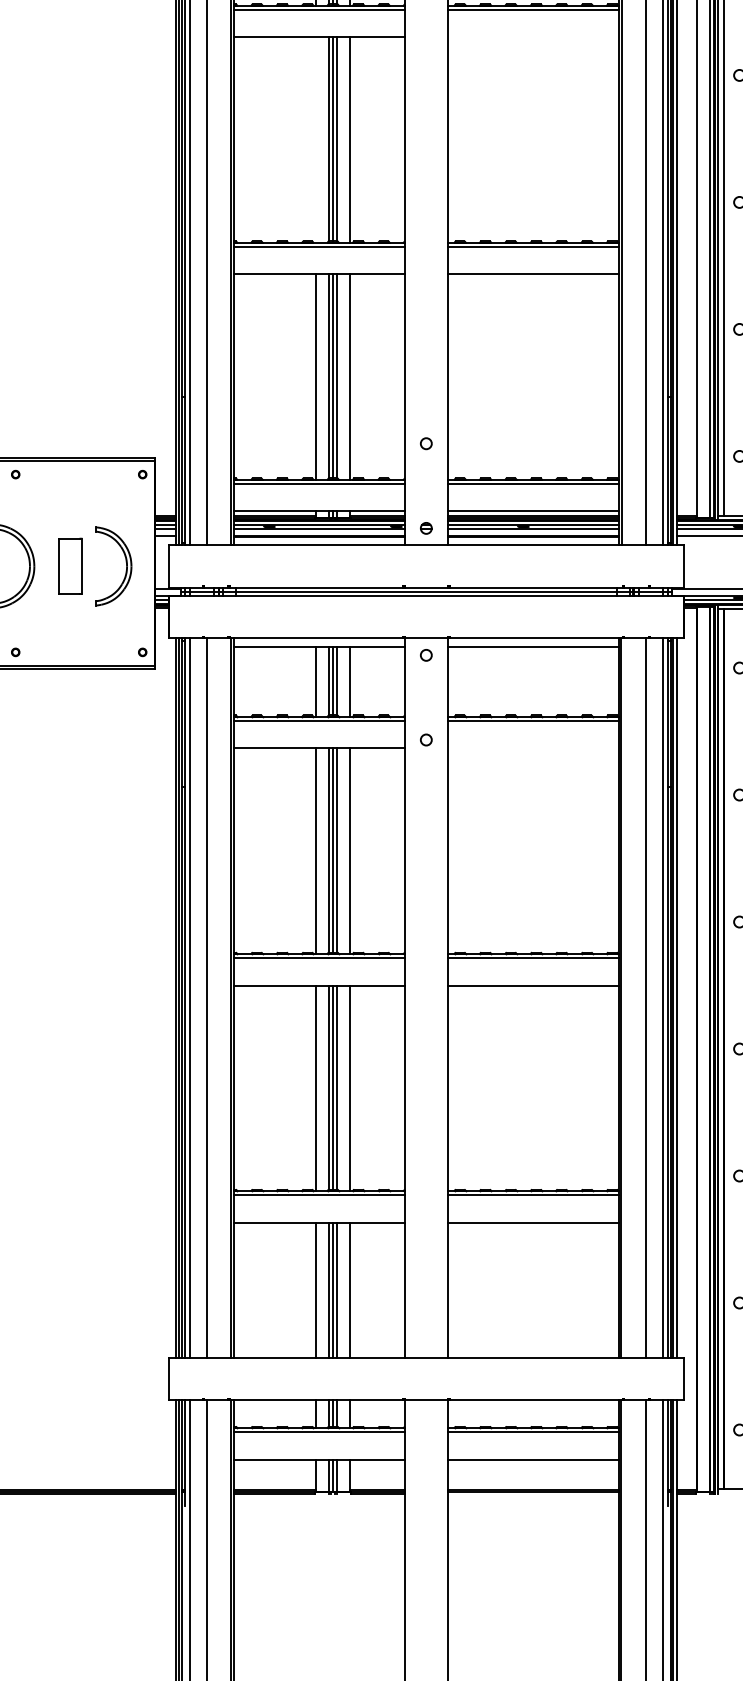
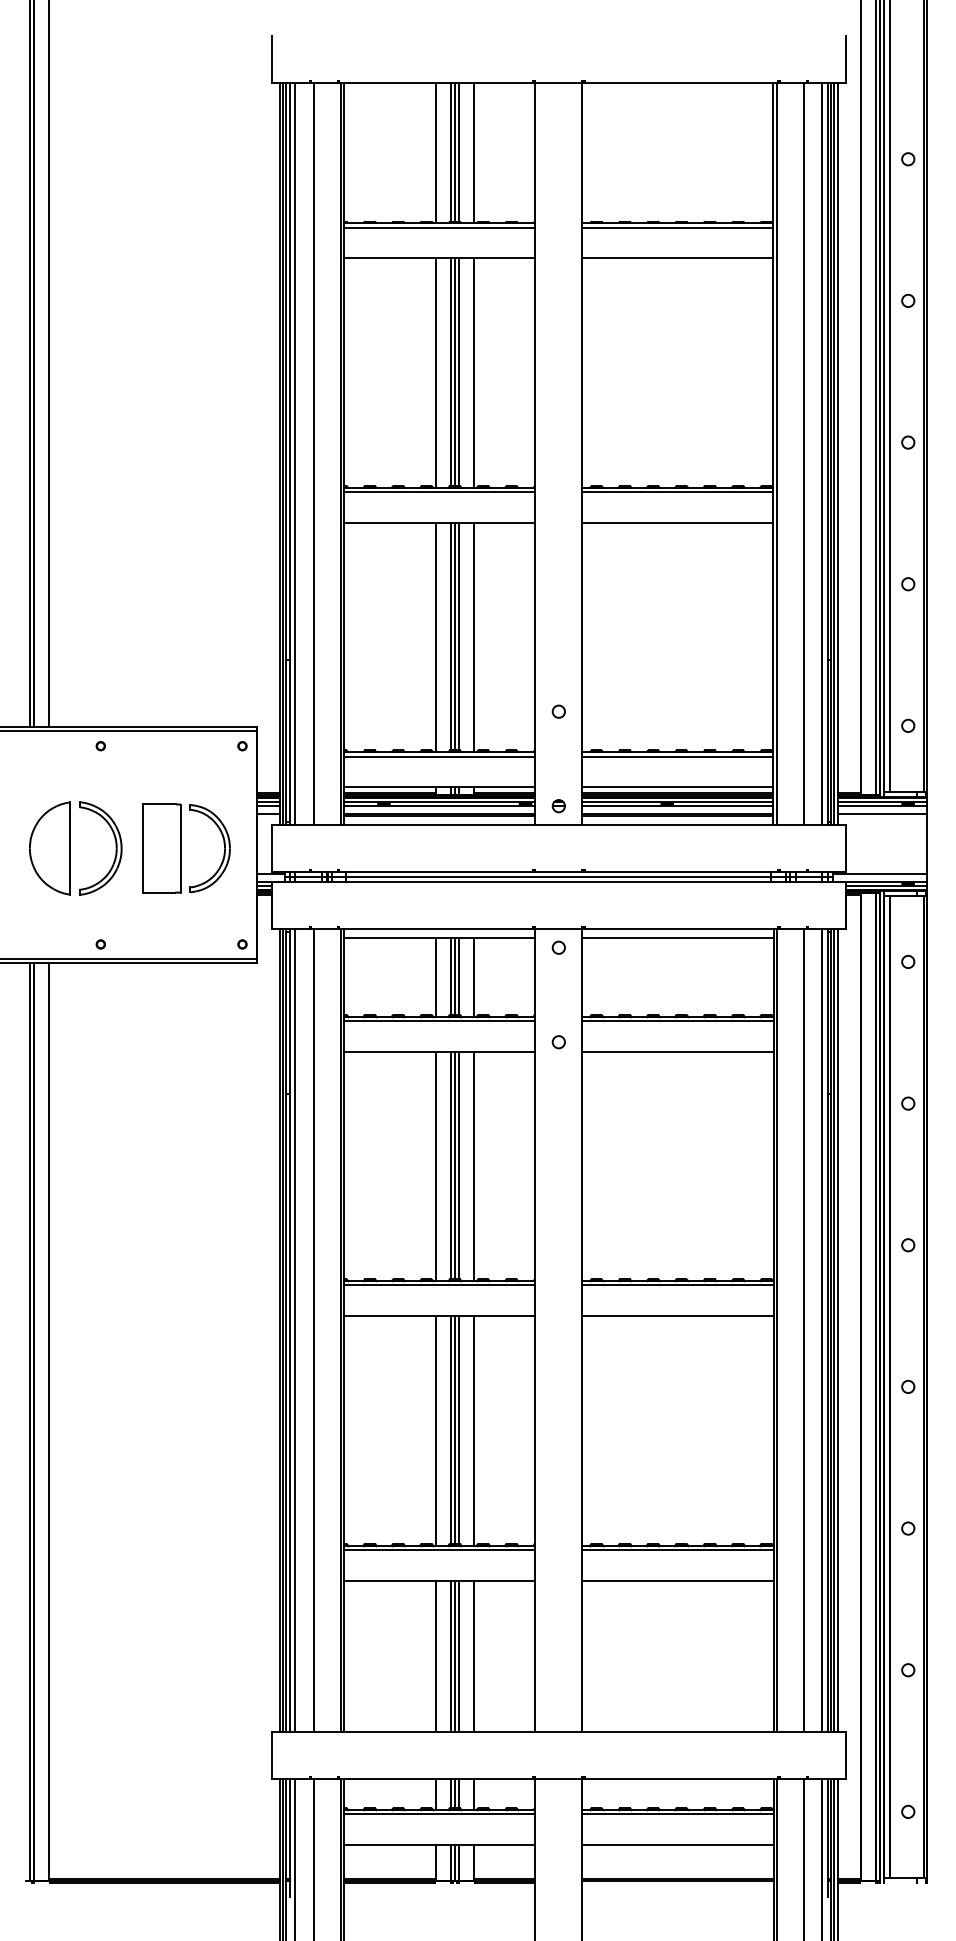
line: (532, 37) -> (677, 258), added
line: (316, 139) -> (436, 372), added
part: (70, 566) -> (161, 848), size x1.43
line: (532, 748) -> (677, 1051), added

